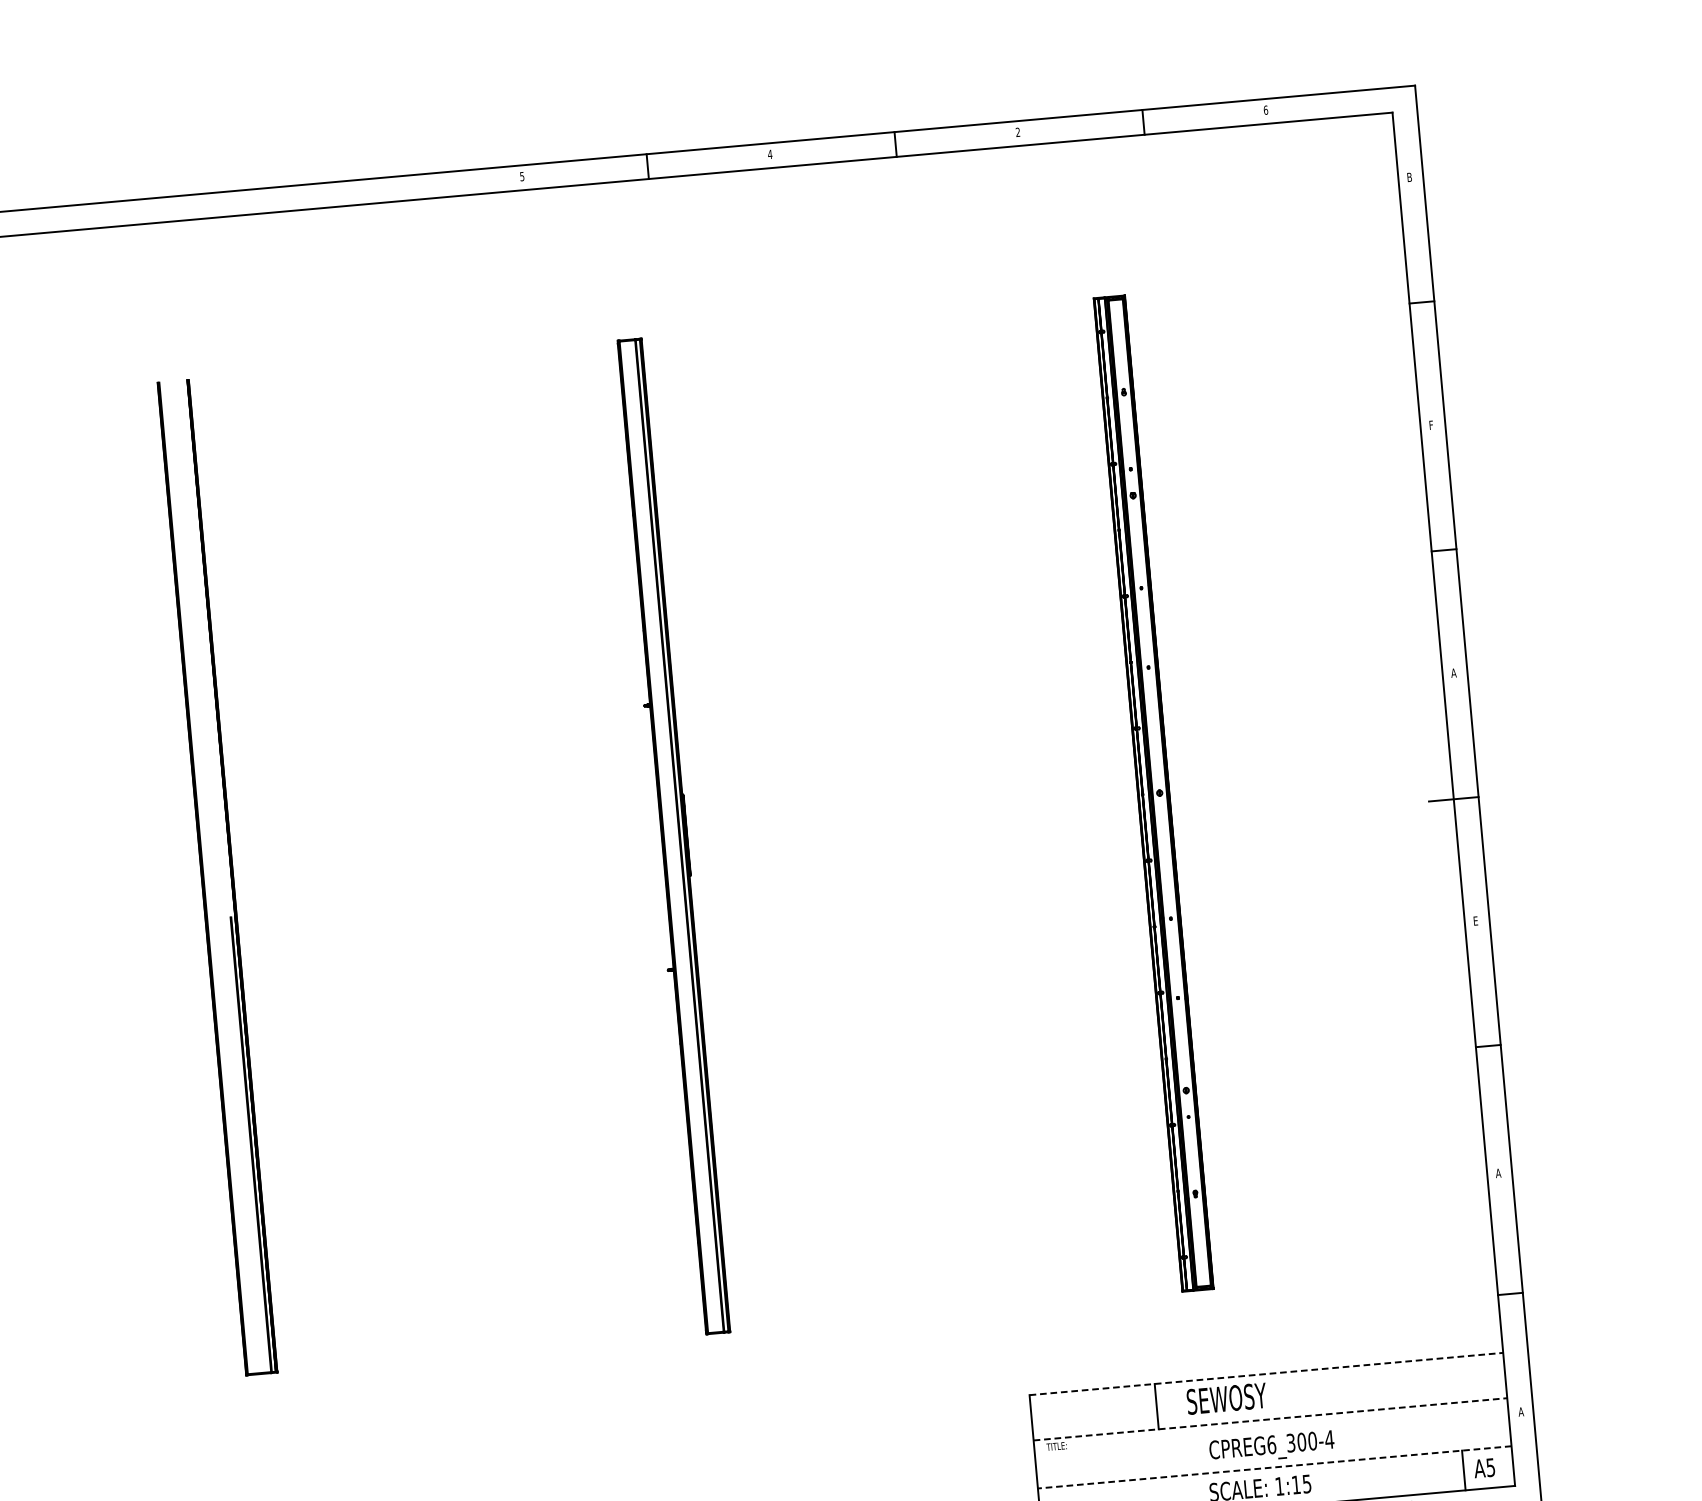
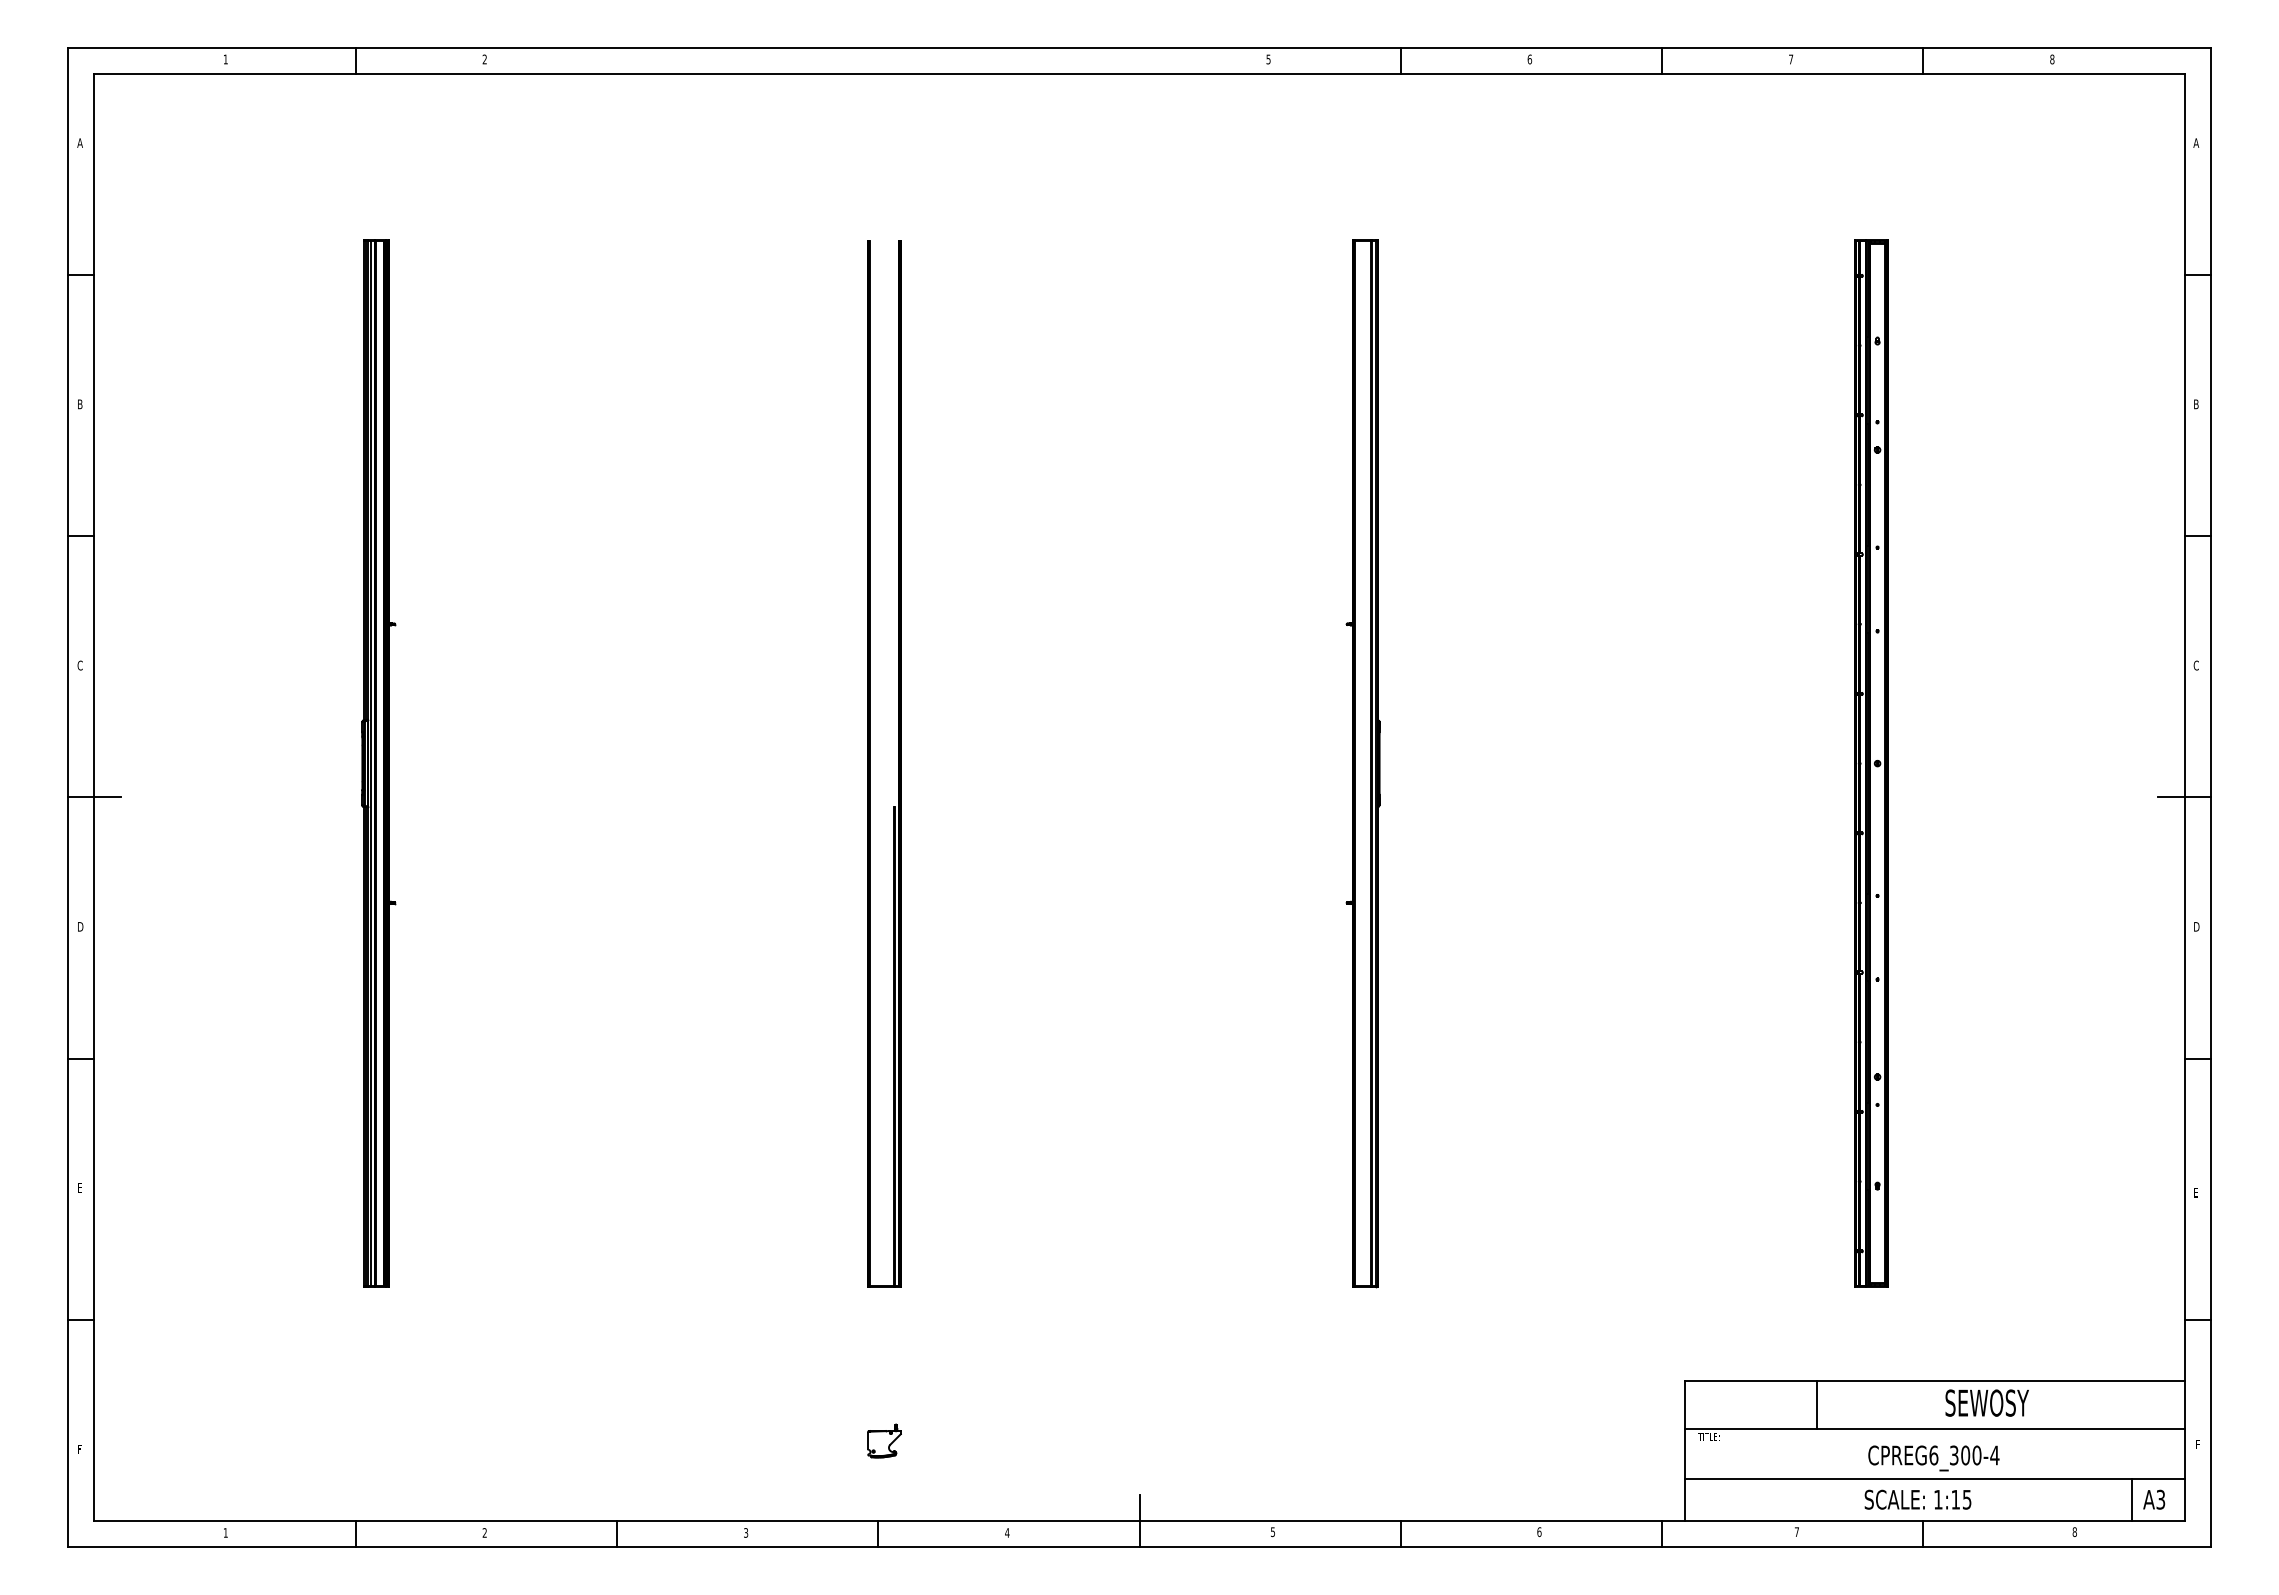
text: (1266, 110) -> (2052, 59), 6 -> 8
text: (1018, 132) -> (1791, 59), 2 -> 7
text: (769, 154) -> (1529, 59), 4 -> 6
text: (1409, 176) -> (2196, 142), B -> A
text: (1431, 425) -> (2196, 404), F -> B
text: (1454, 673) -> (2196, 665), A -> C
text: (1476, 920) -> (2196, 926), E -> D
text: (1498, 1173) -> (2196, 1192), A -> E
line: (1265, 1373) -> (1934, 1380), dashed -> solid
text: (1226, 1398) -> (1986, 1402), moved
text: (1520, 1412) -> (2197, 1444), A -> F
line: (1270, 1419) -> (1934, 1428), dashed -> solid
text: (1491, 1466) -> (2161, 1498), A5 -> A3
line: (1274, 1467) -> (1934, 1479), dashed -> solid

